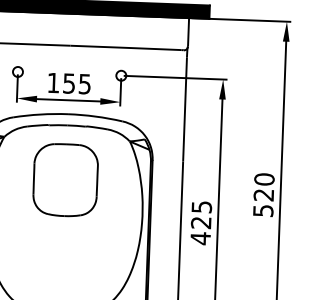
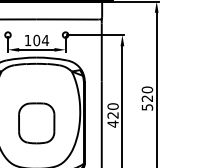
text: (77, 83) -> (41, 40), 155 -> 104
part: (65, 180) -> (36, 123), moved
text: (200, 206) -> (112, 106), 425 -> 420

